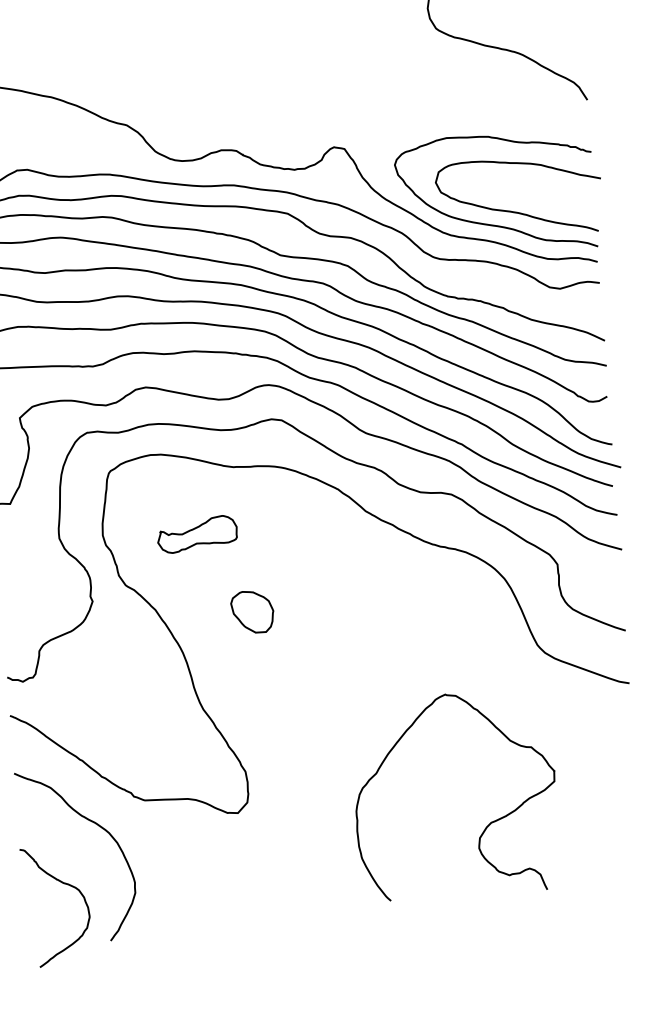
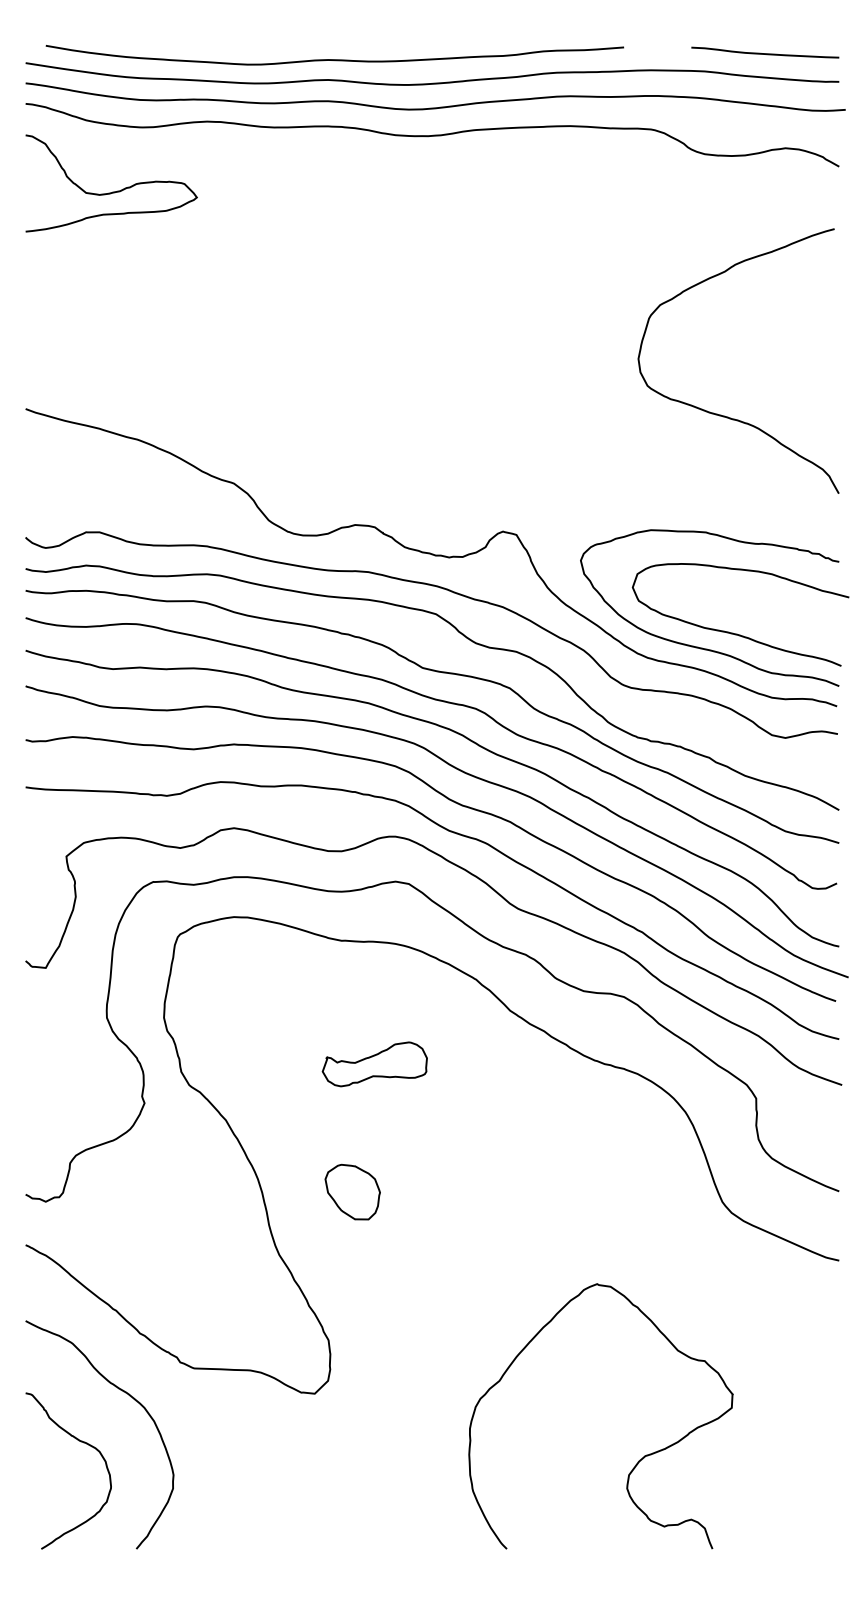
part: (197, 534) -> (374, 1064), moved
part: (252, 611) -> (352, 1191), moved
curve: (486, 826) -> (638, 1460), moved
curve: (64, 884) -> (81, 1442), moved

